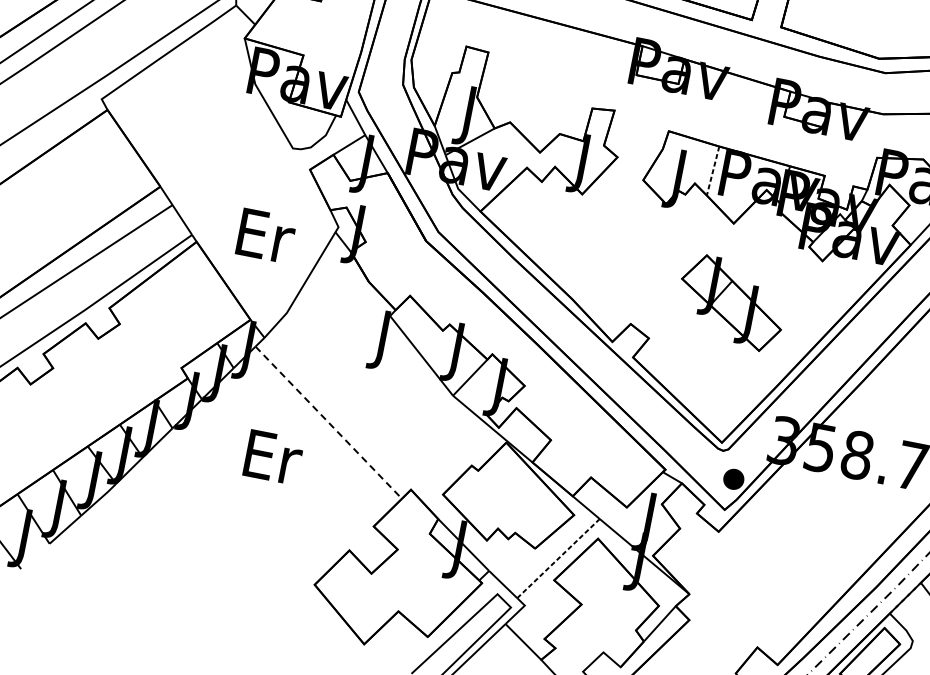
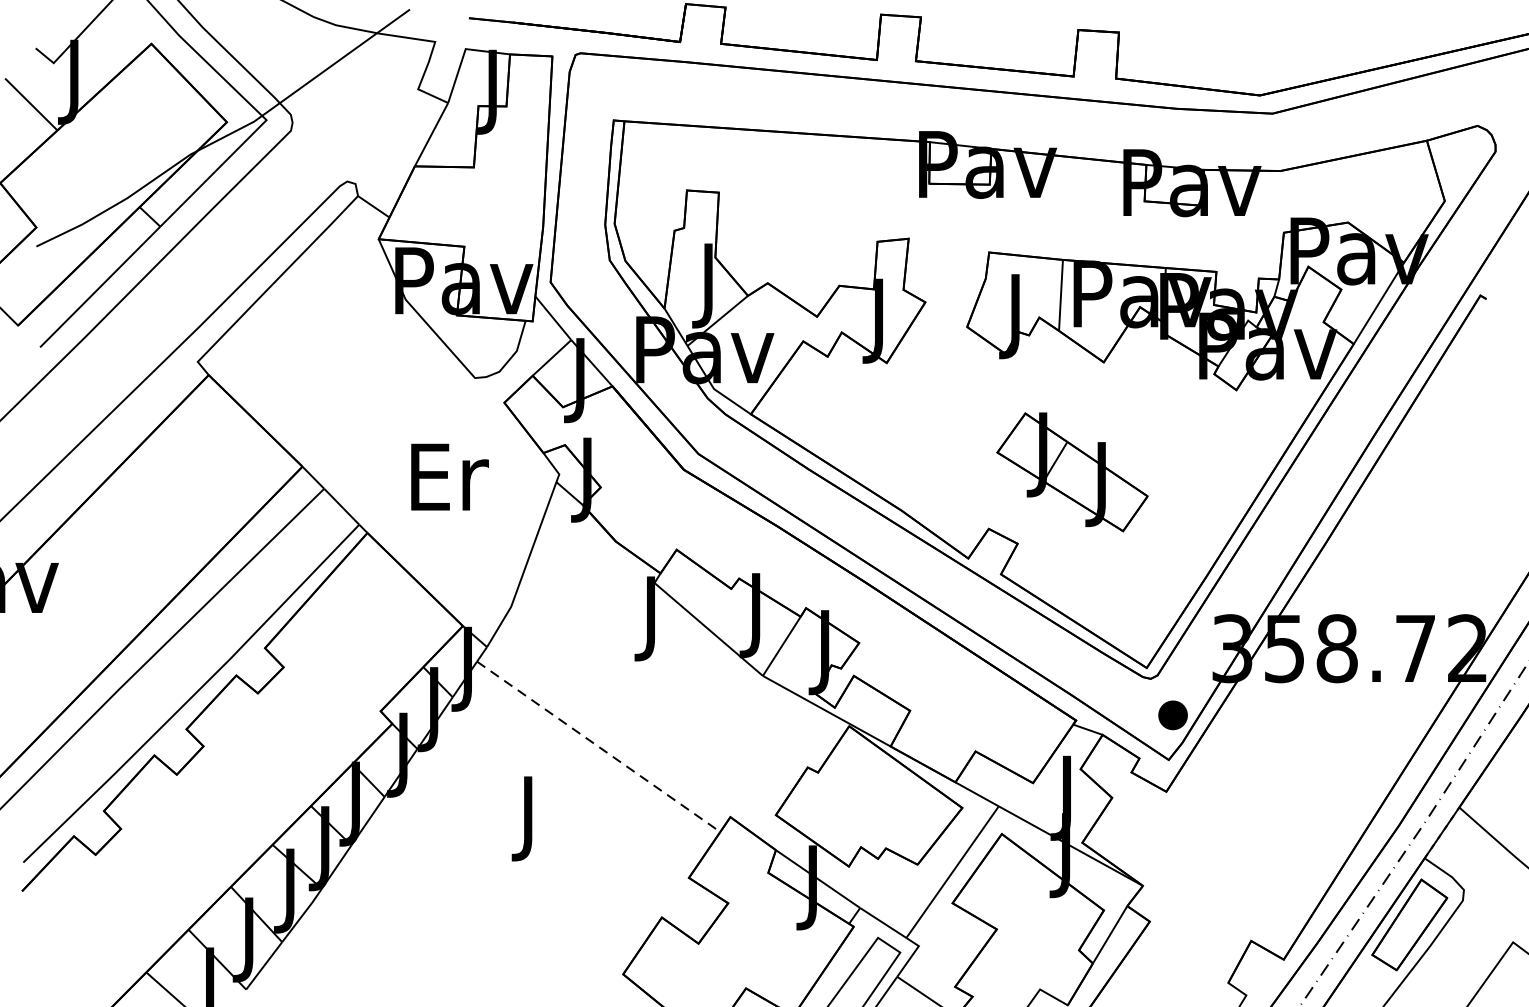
line: (713, 171) -> (1061, 295), dashed -> solid
text: (266, 235) -> (449, 476), moved
part: (731, 303) -> (1072, 472), moved
text: (272, 463) -> (531, 818), Er -> J
line: (558, 558) -> (952, 871), dashed -> solid

